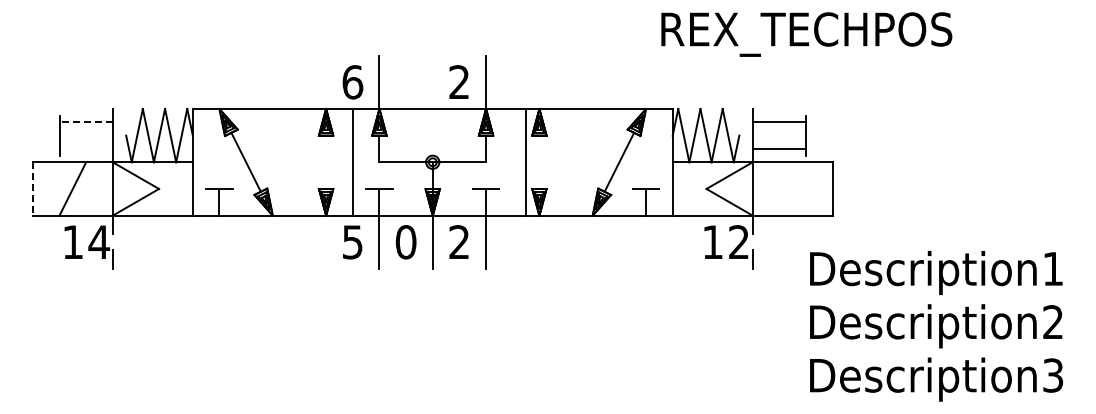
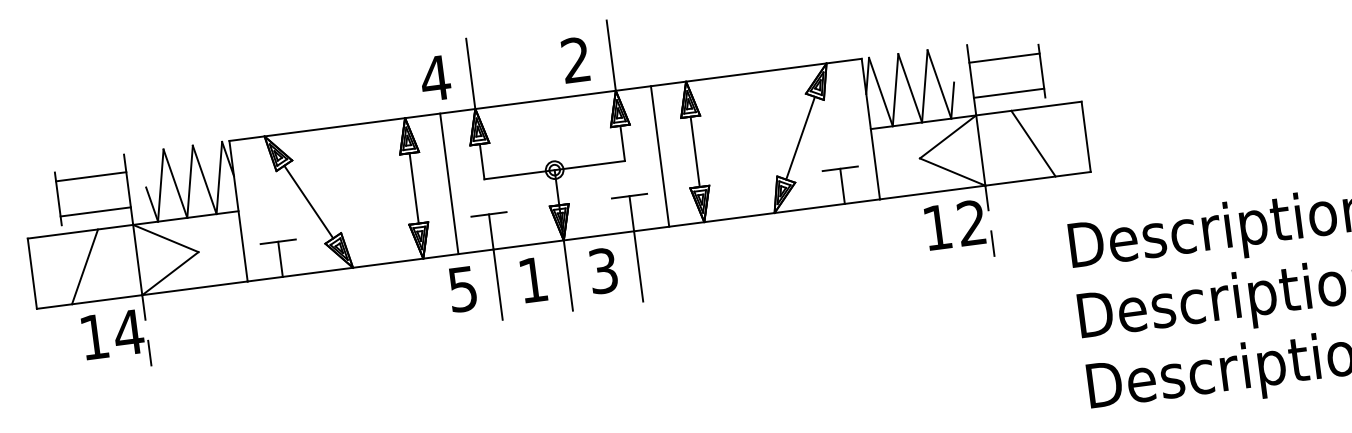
text: (352, 82) -> (435, 78), 6 -> 4
line: (86, 122) -> (91, 176), dashed -> solid
line: (85, 148) -> (94, 211), added
line: (326, 161) -> (414, 187), added
line: (525, 161) -> (659, 155), moved
line: (539, 161) -> (695, 150), added
line: (32, 188) -> (31, 273), dashed -> solid
line: (792, 188) -> (1033, 143), added
text: (405, 242) -> (532, 280), 0 -> 1
text: (459, 242) -> (603, 271), 2 -> 3

